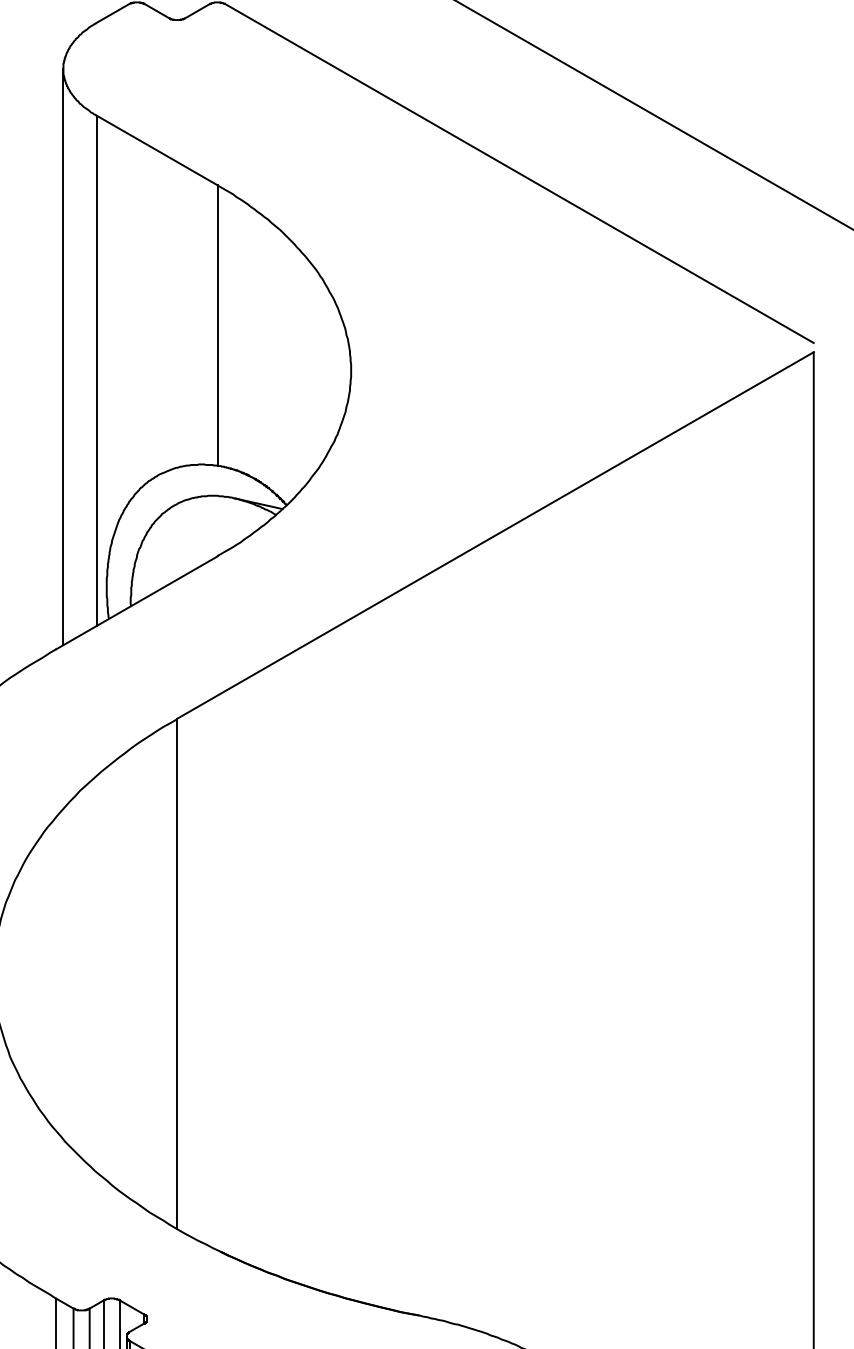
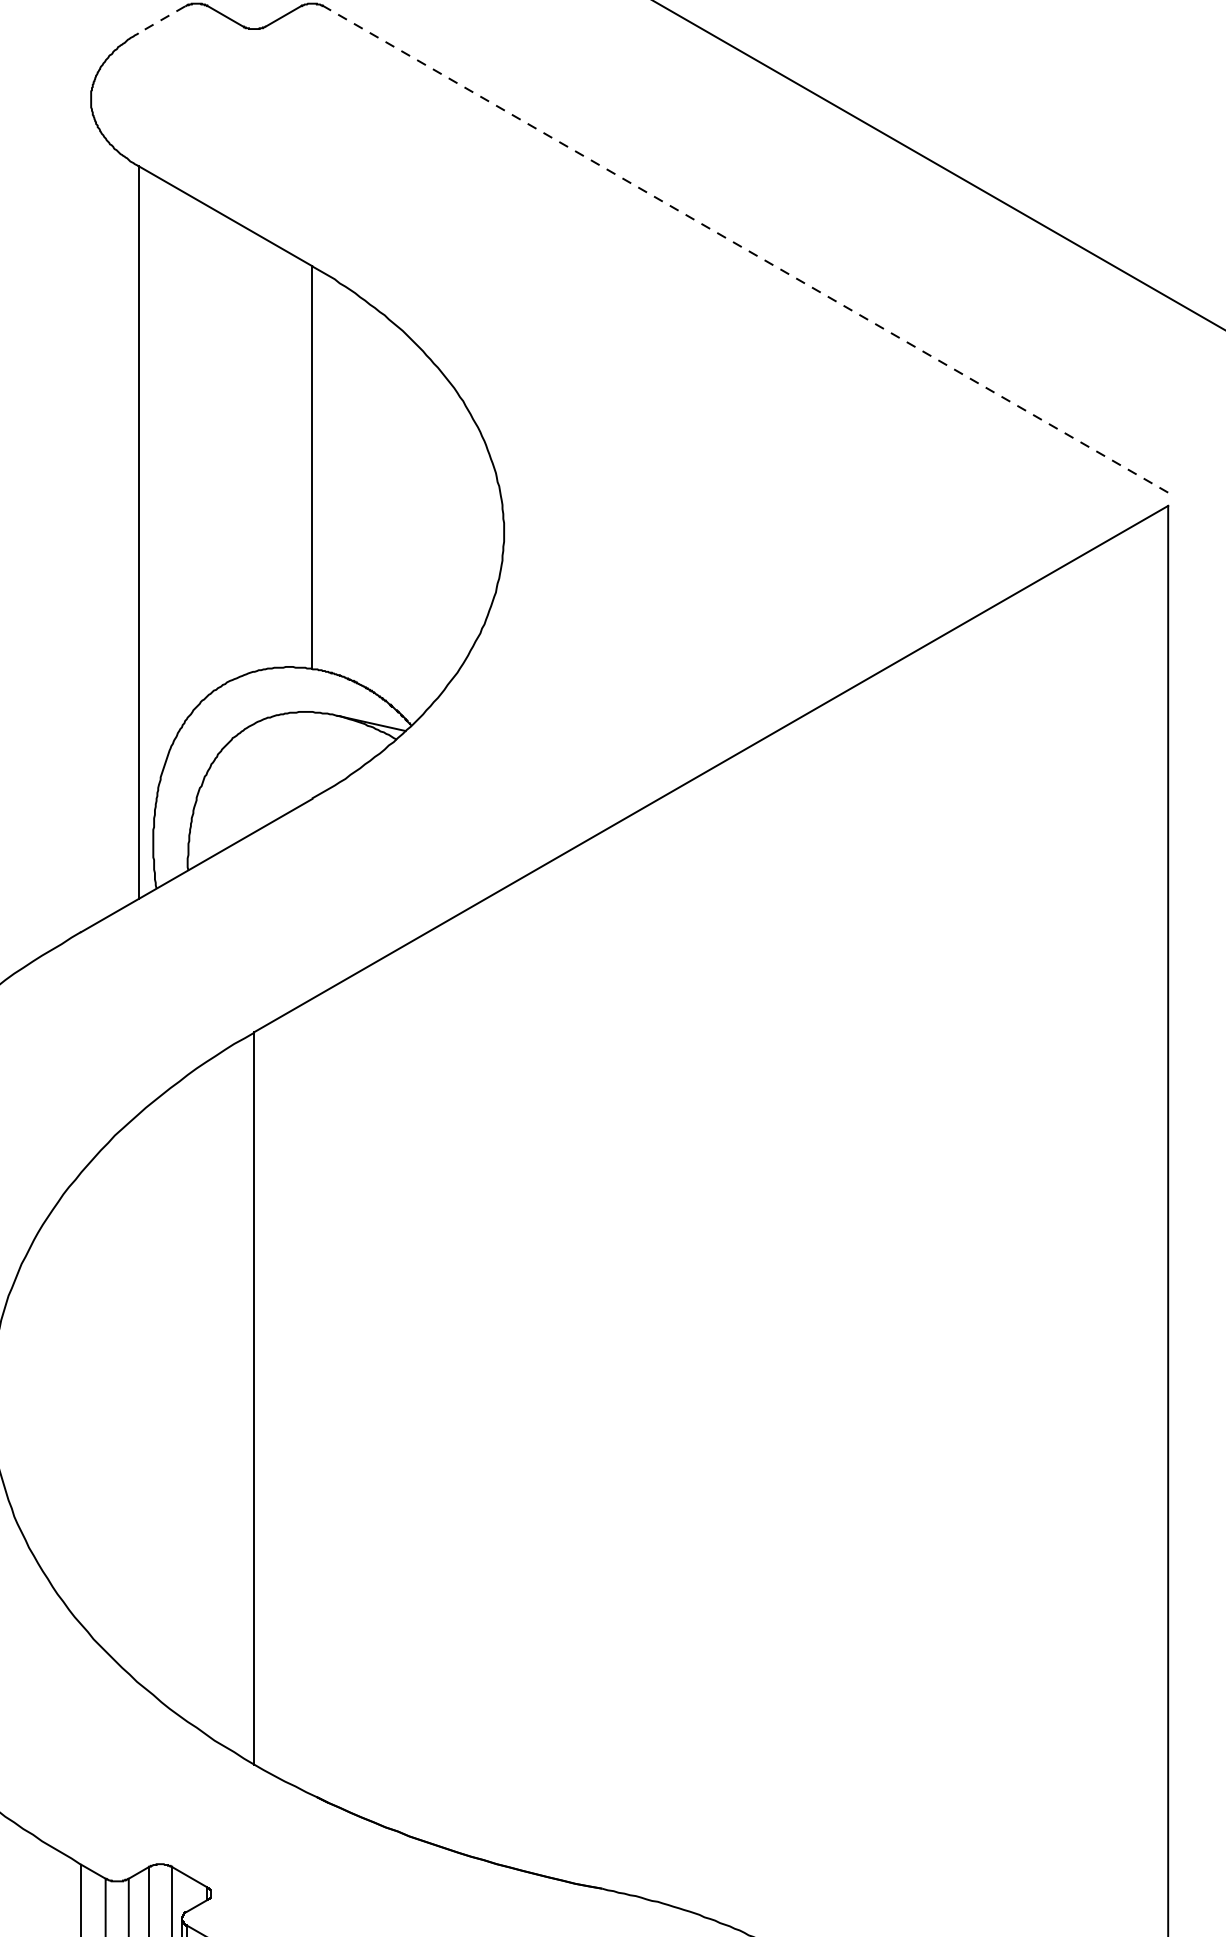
line: (112, 13) -> (161, 19), solid -> dashed
line: (519, 173) -> (745, 249), solid -> dashed
line: (63, 357) -> (91, 513), removed

